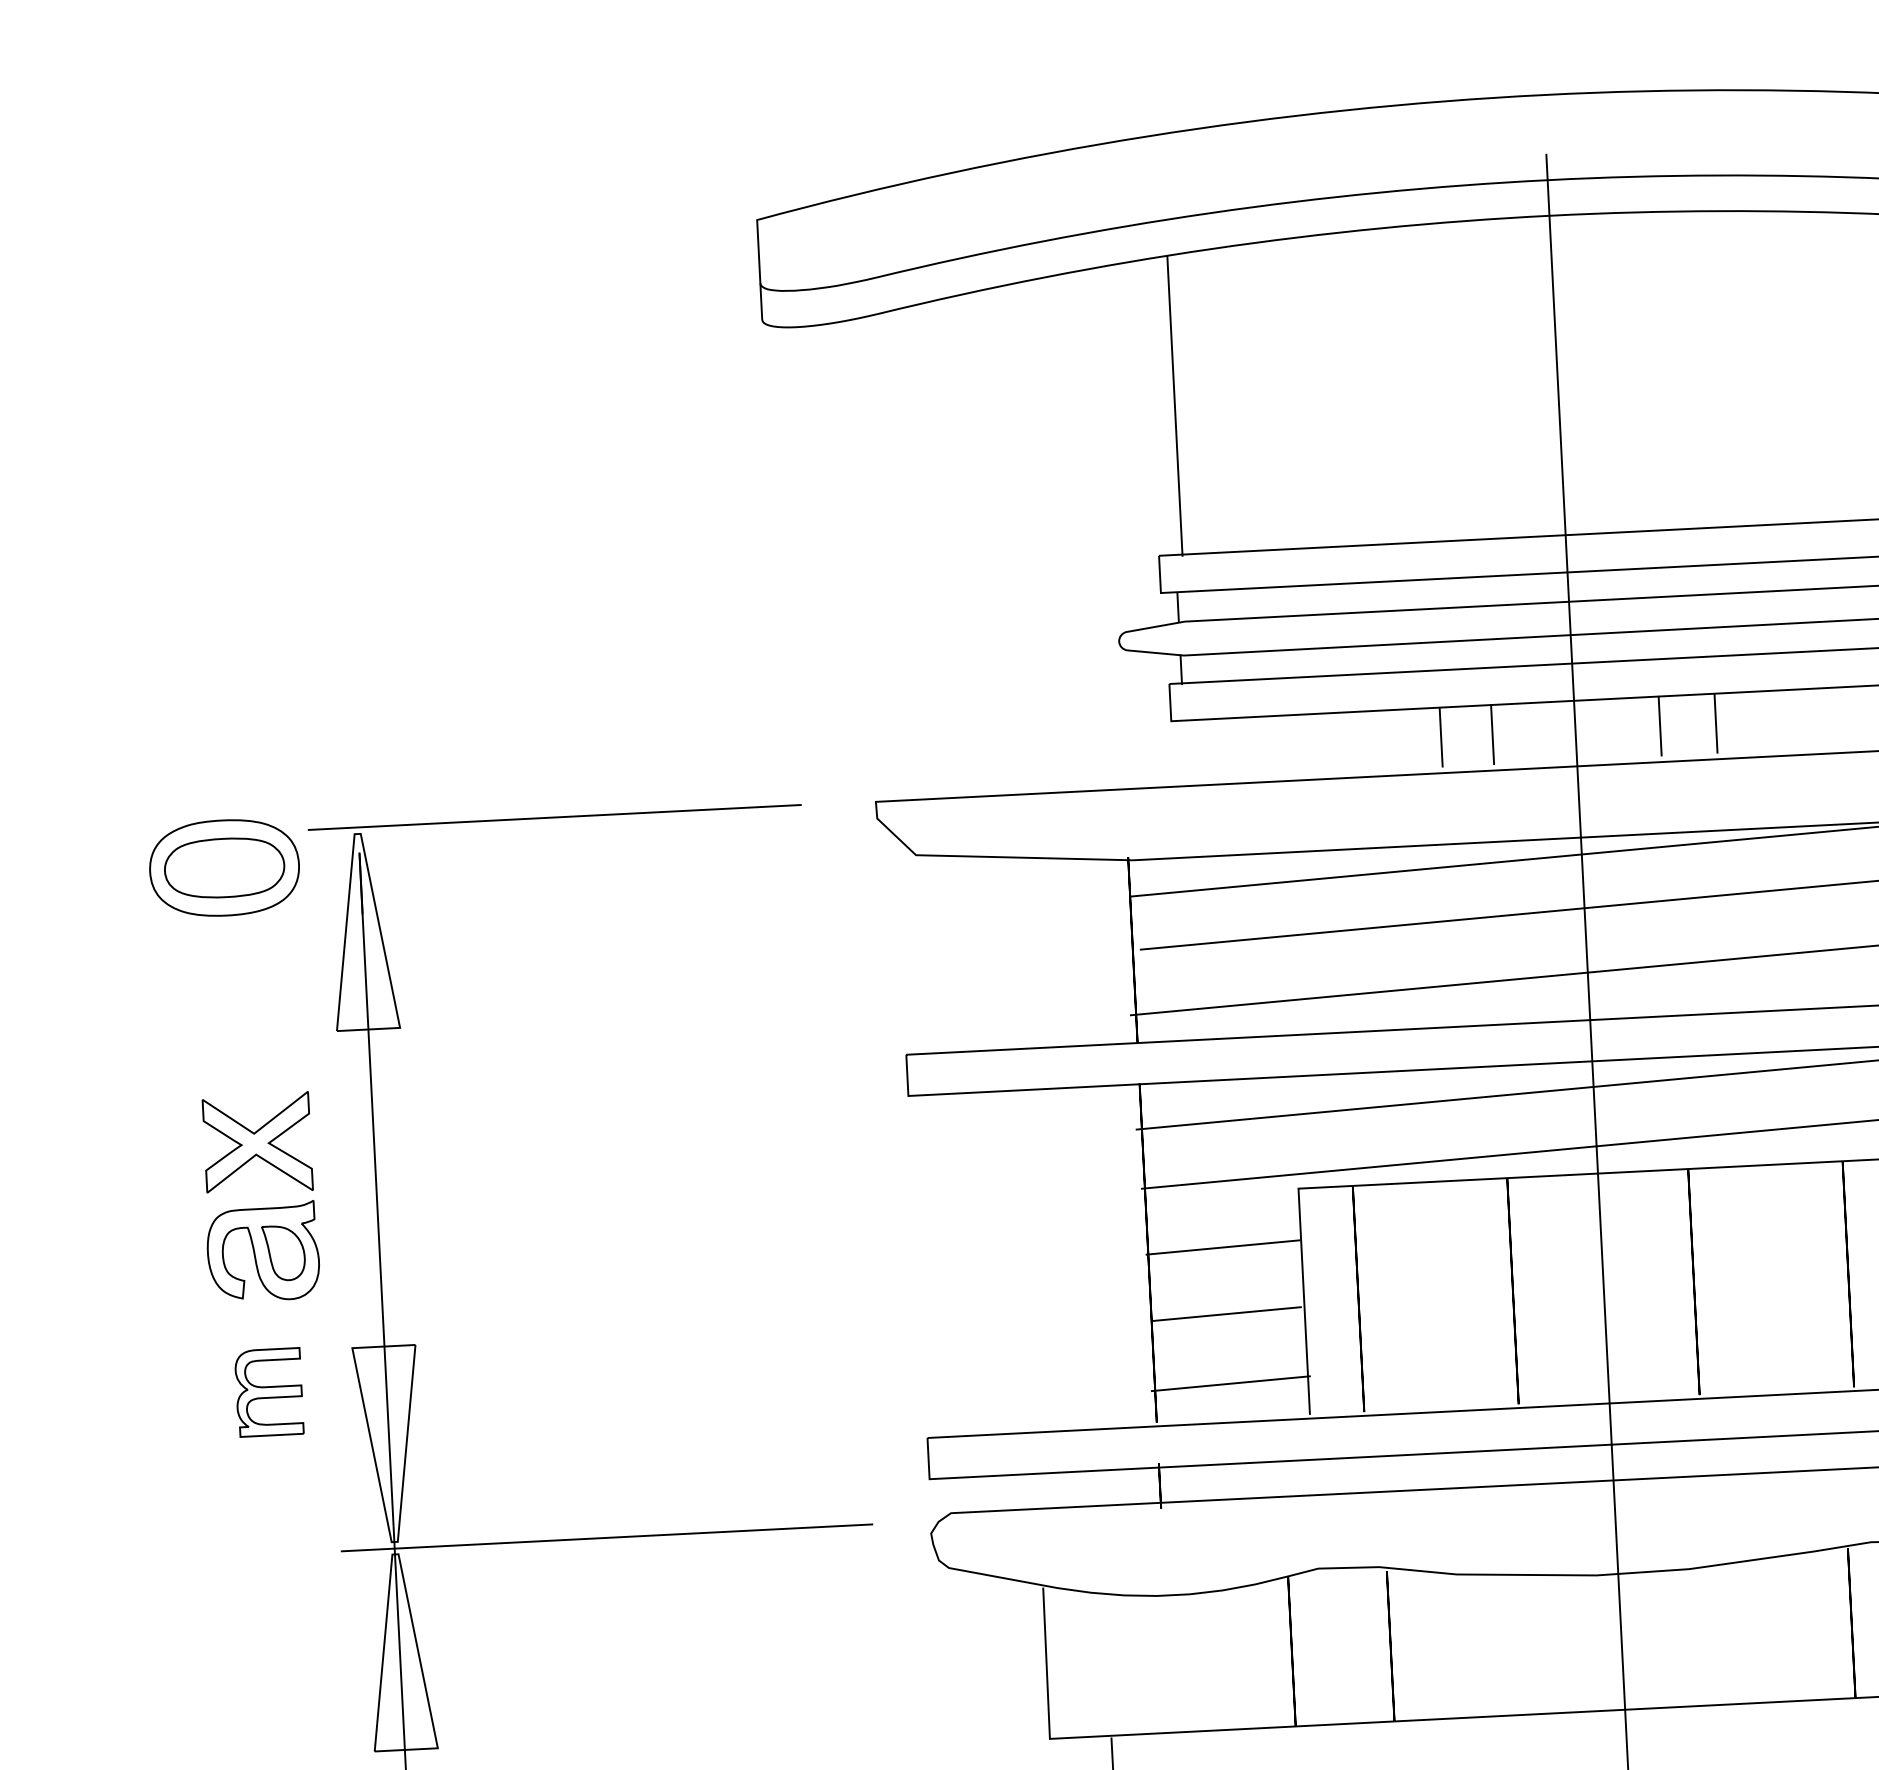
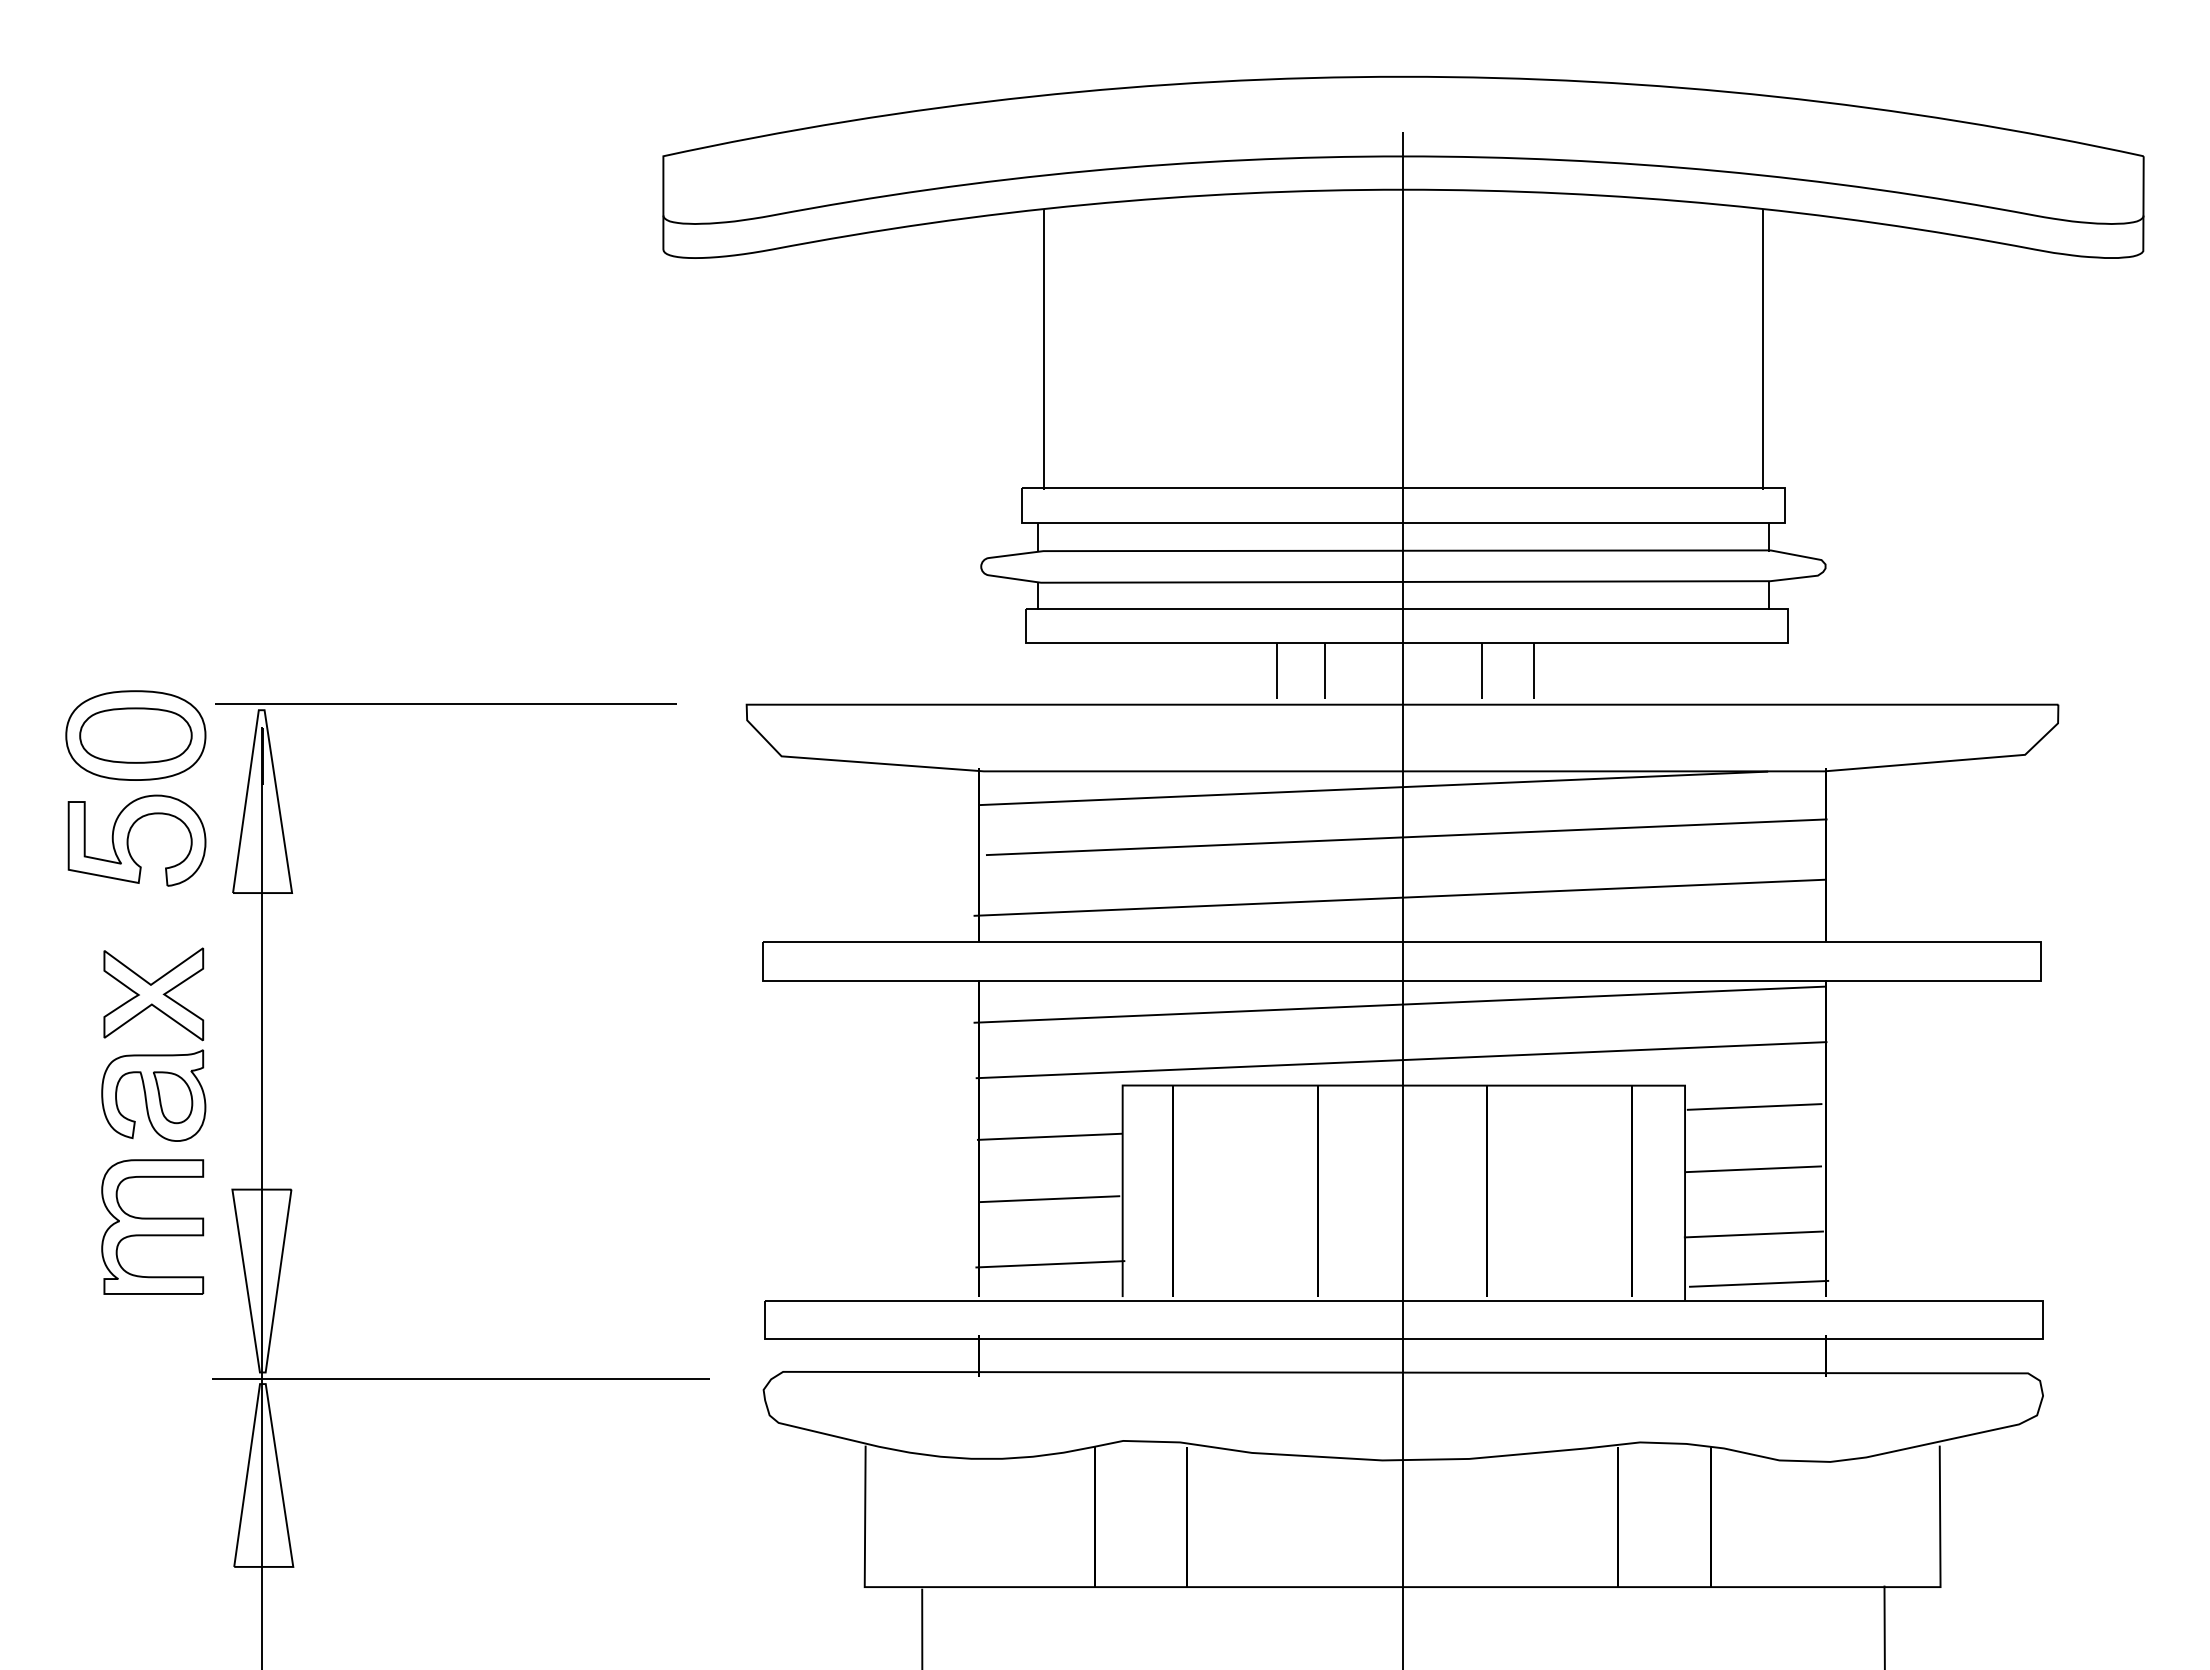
part: (222, 980) -> (128, 840), added
part: (268, 1391) -> (152, 1226), size x1.67

